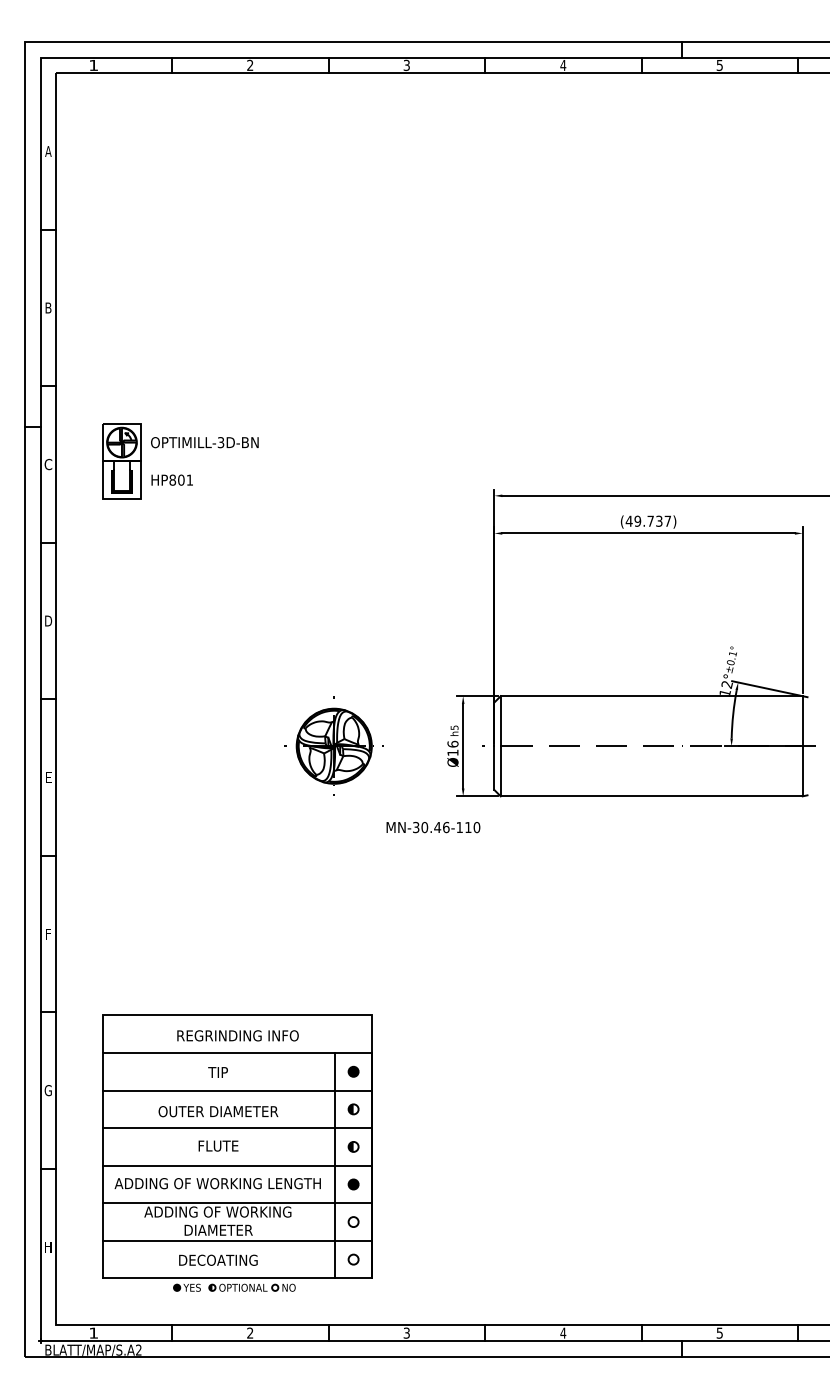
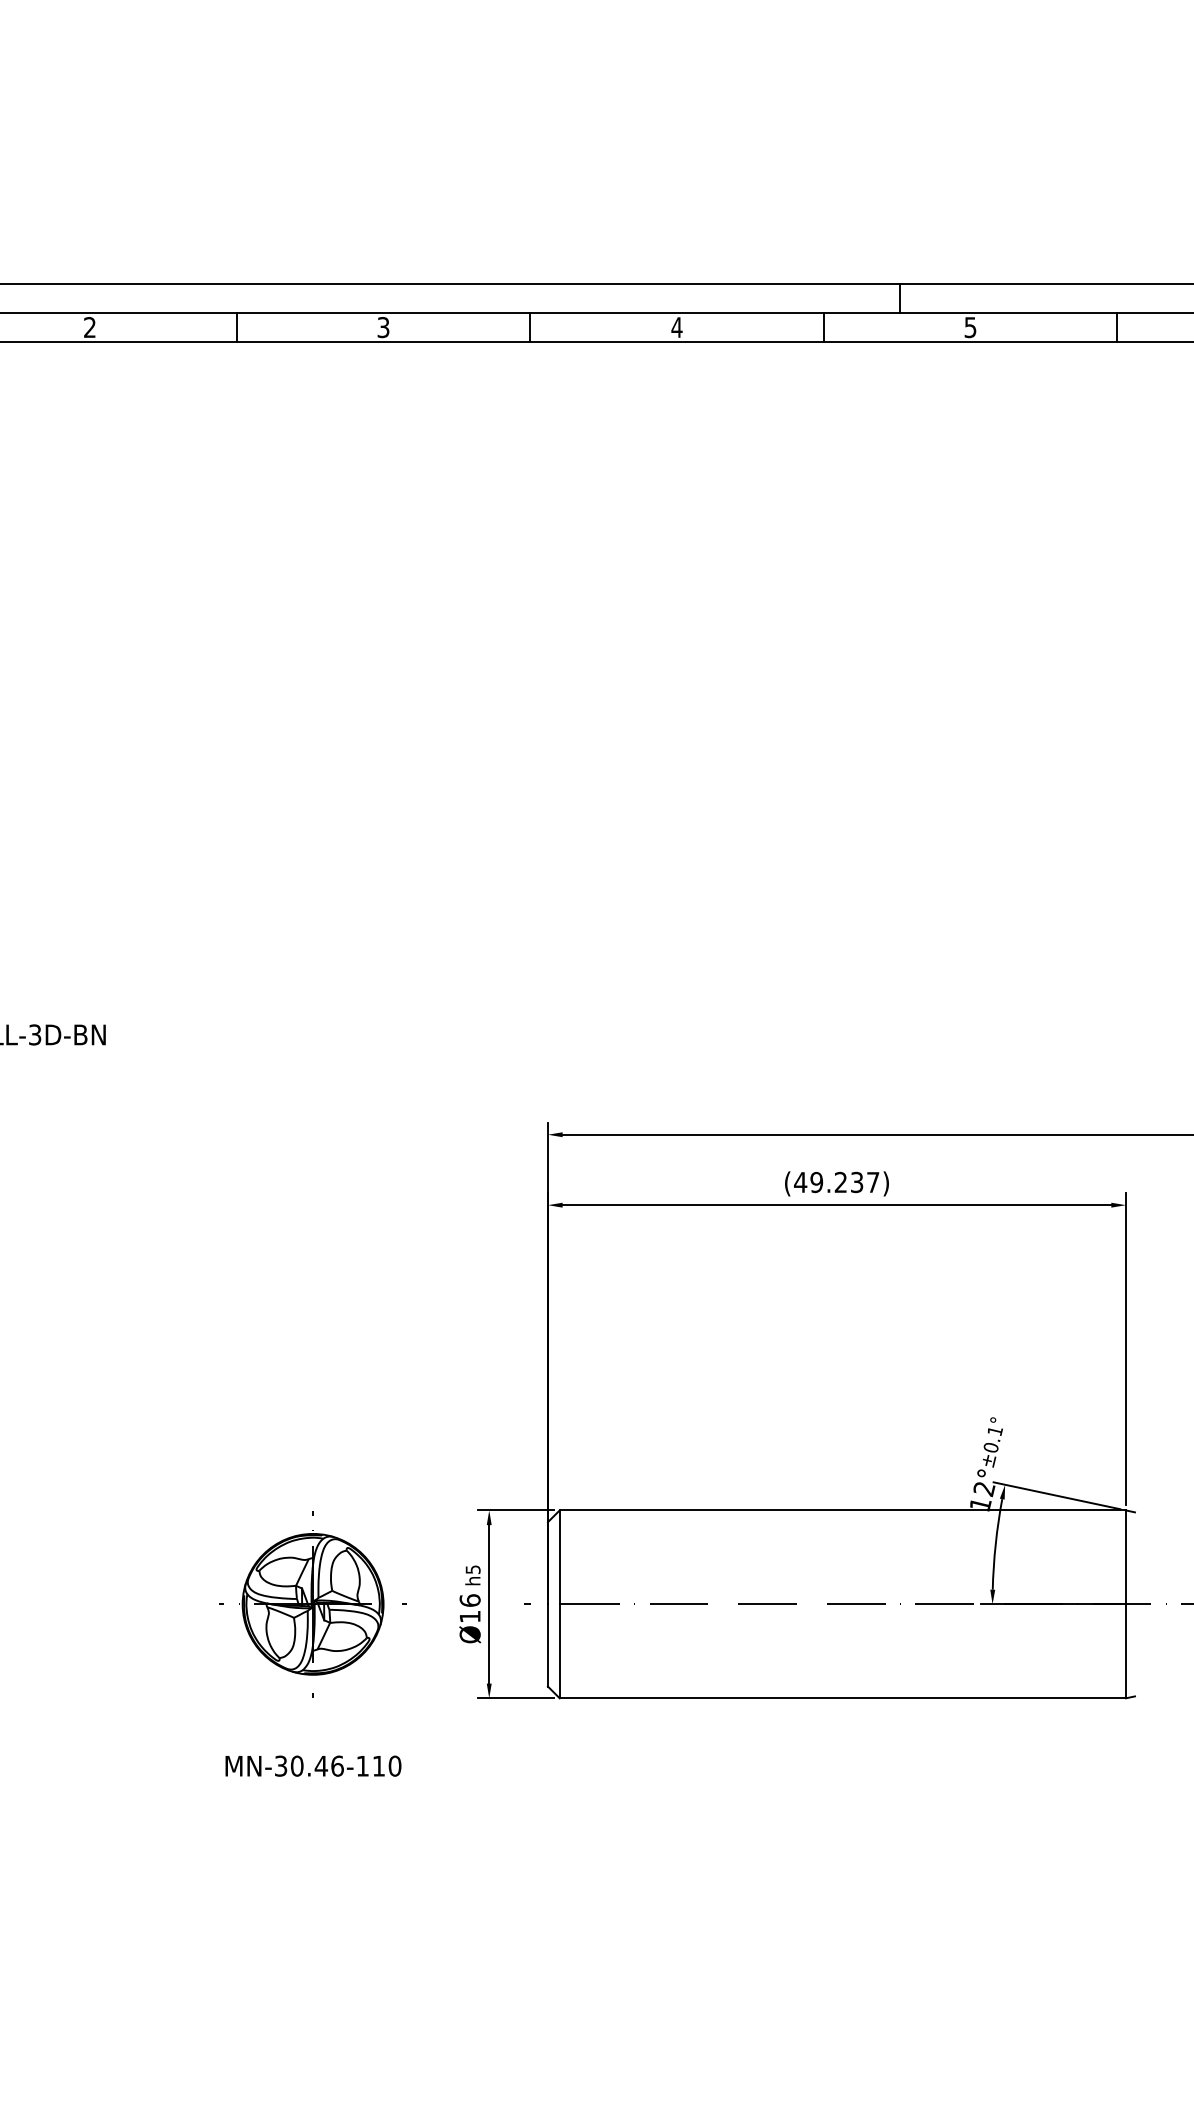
text: (650, 520) -> (840, 1180), (49.737) -> (49.237)
part: (333, 745) -> (311, 1602), moved
text: (433, 827) -> (313, 1766), moved

